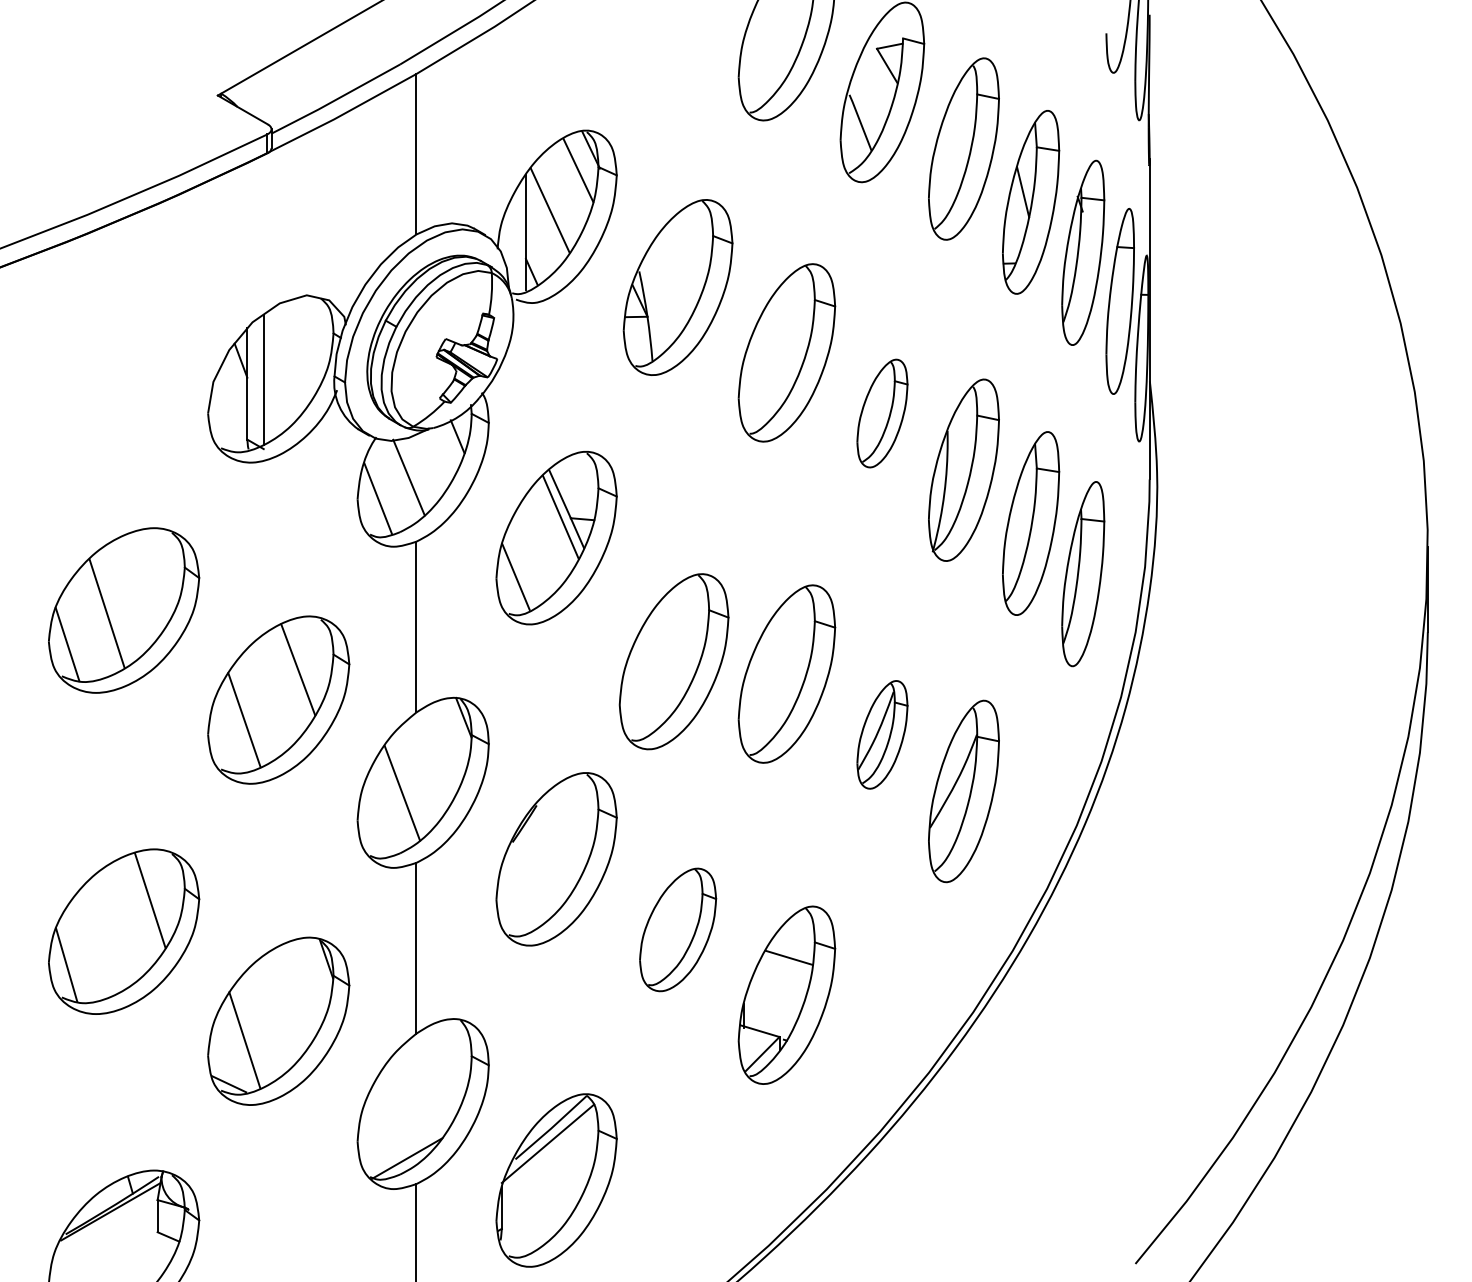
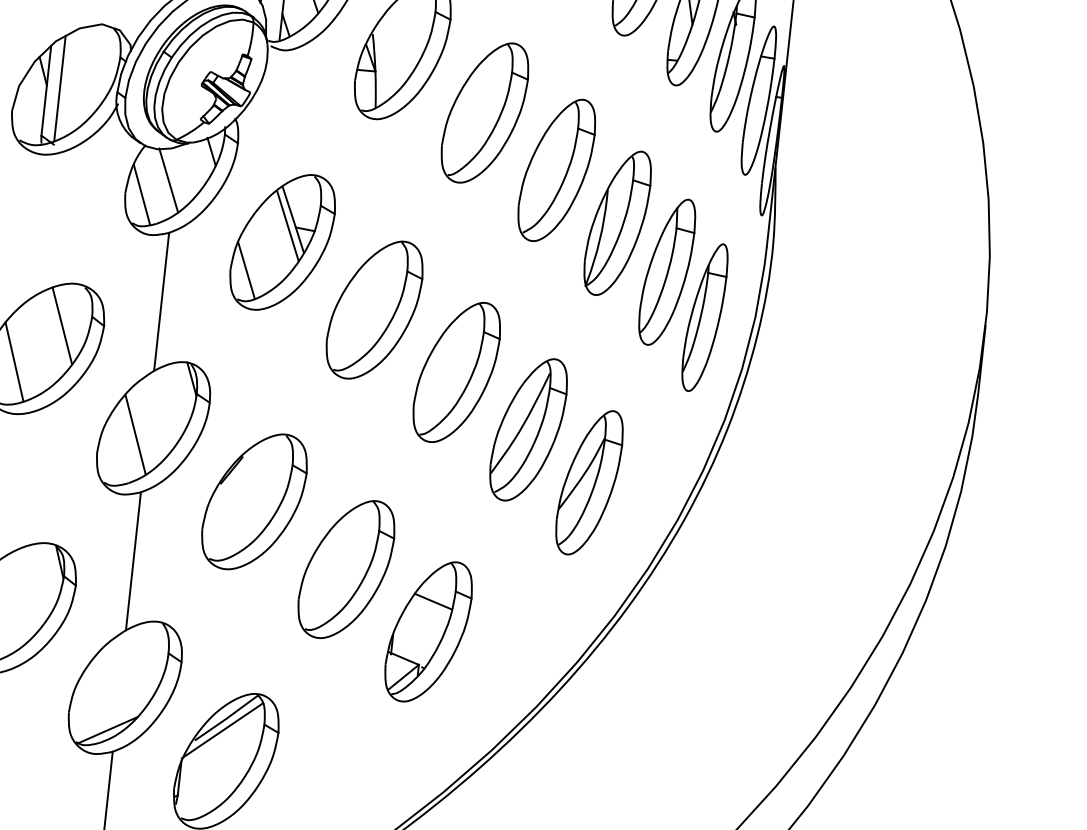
part: (882, 413) -> (556, 170), size x1.67
part: (673, 661) -> (374, 309), moved
part: (882, 734) -> (528, 429), size x1.67
part: (677, 929) -> (345, 569), size x1.43

